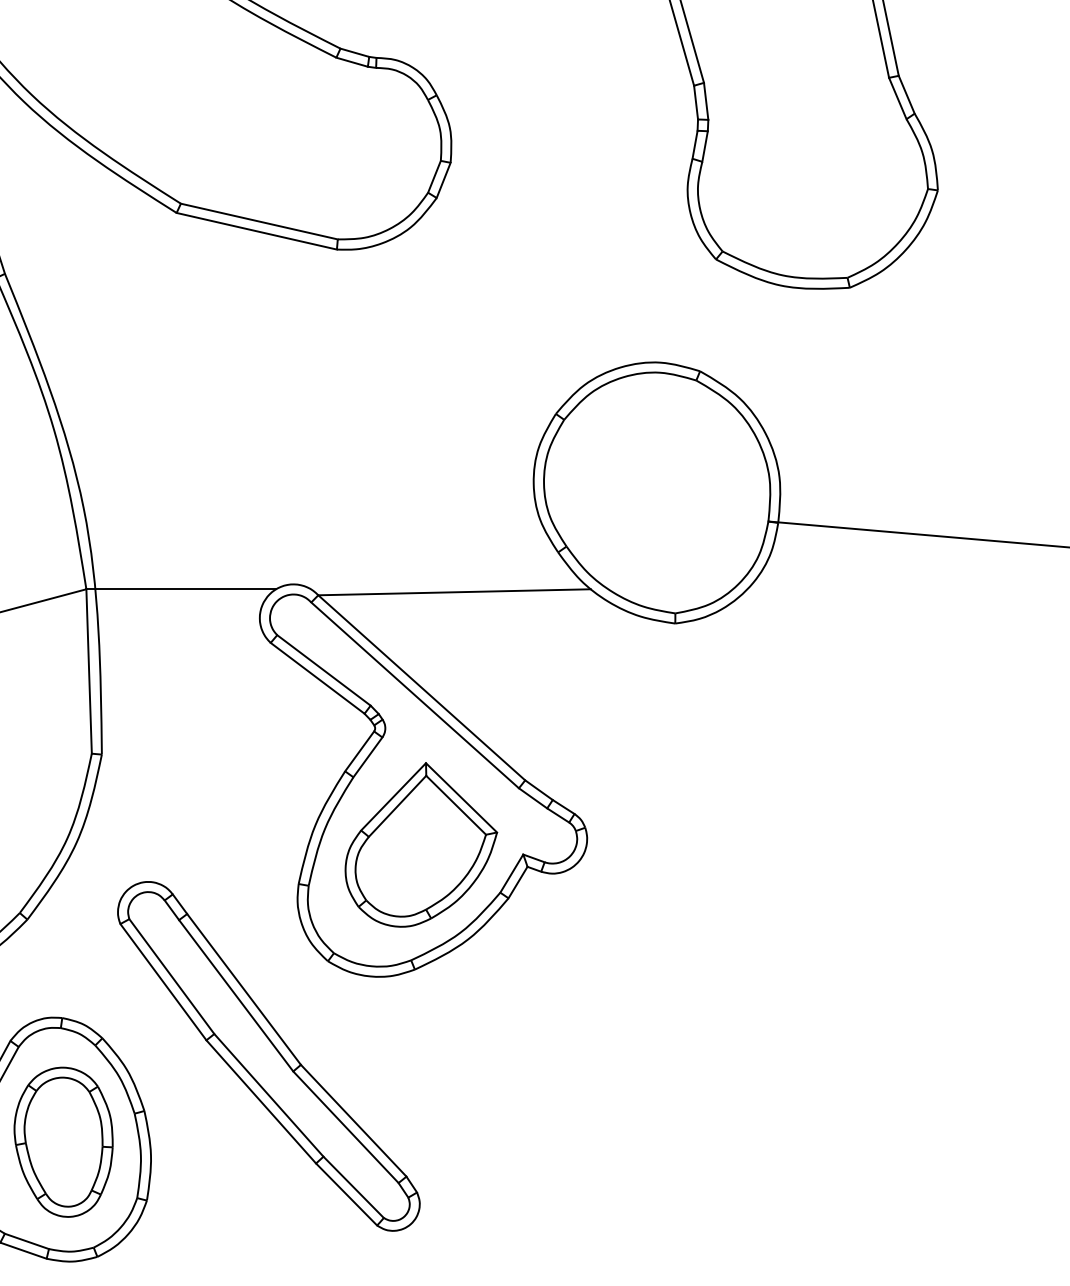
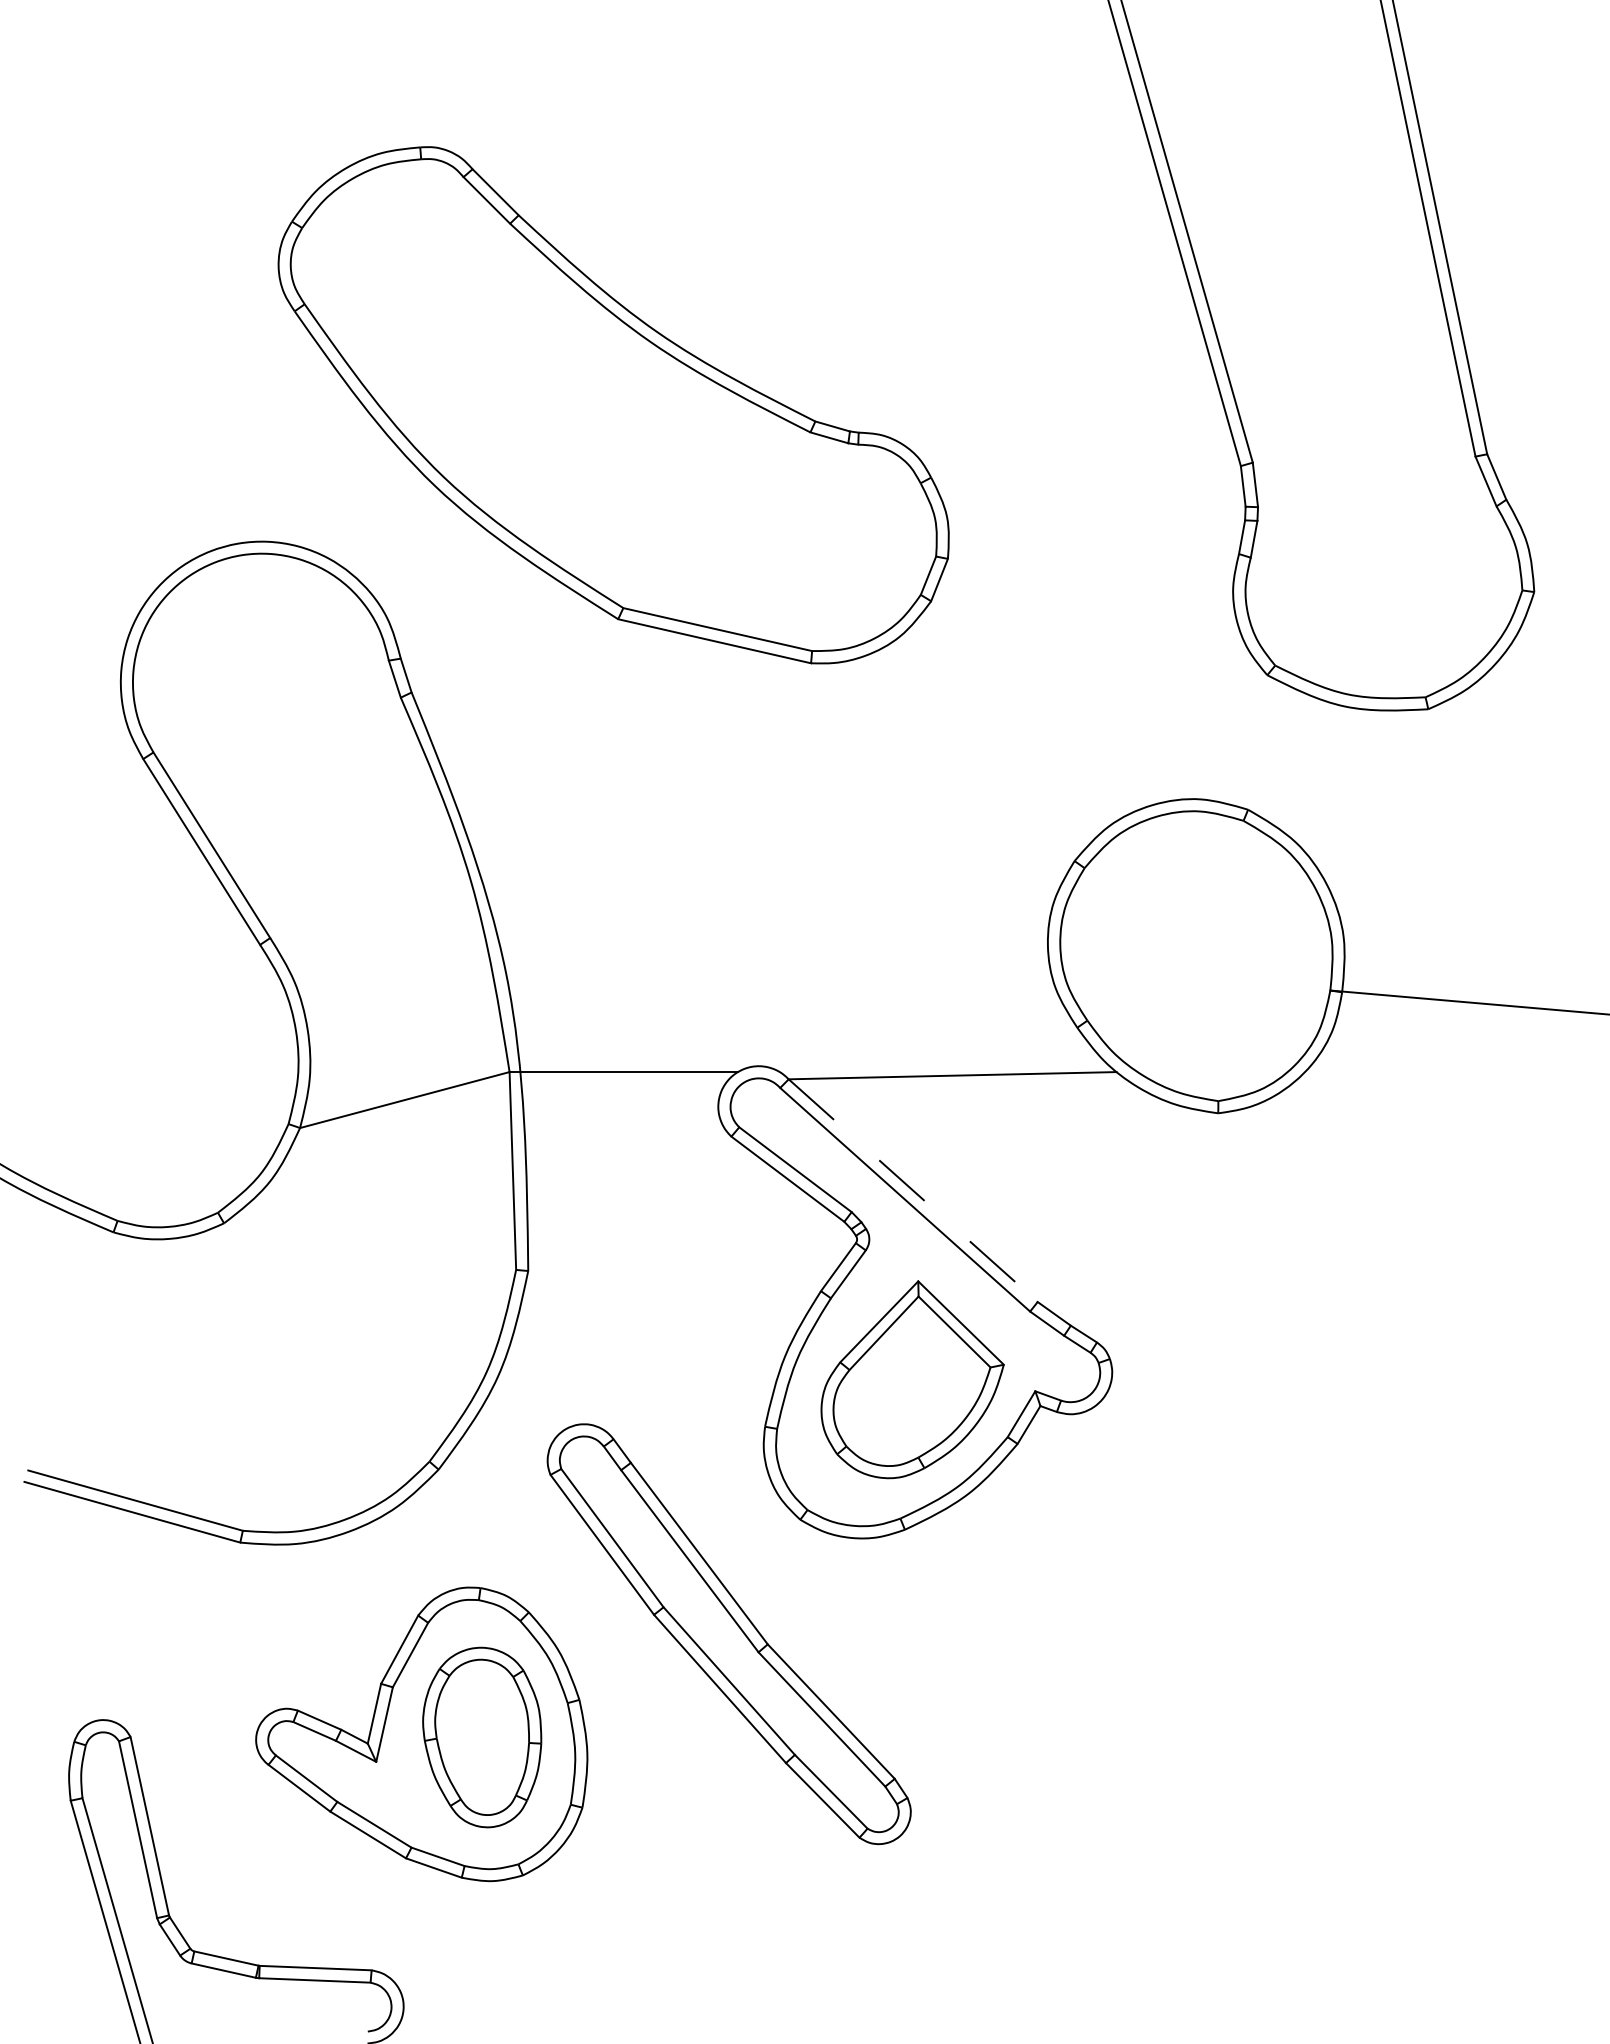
line: (422, 687) -> (913, 1190), solid -> dashed

